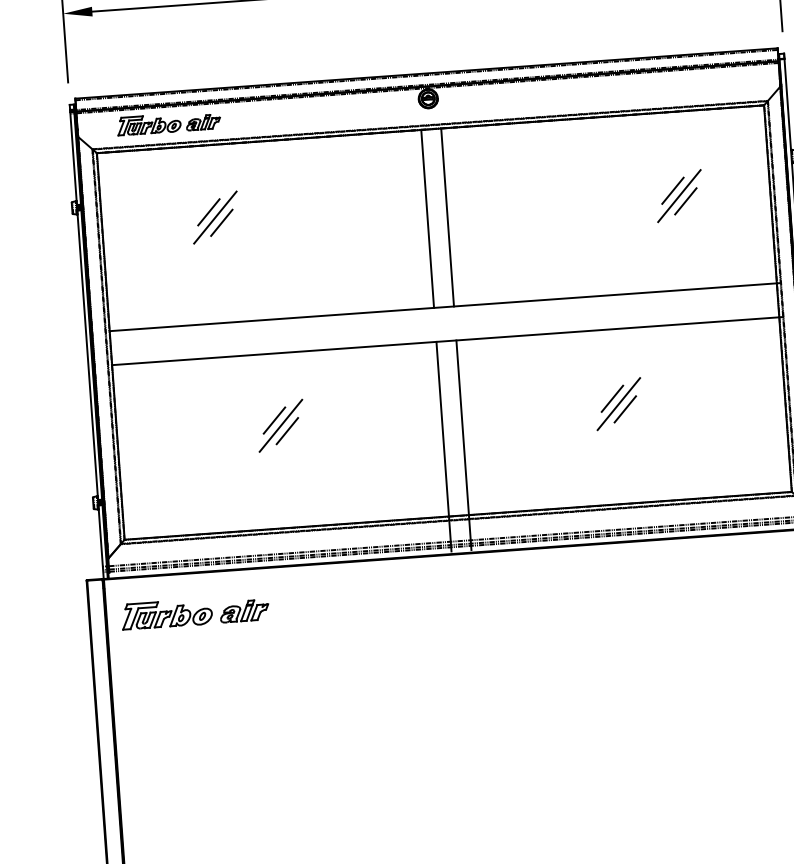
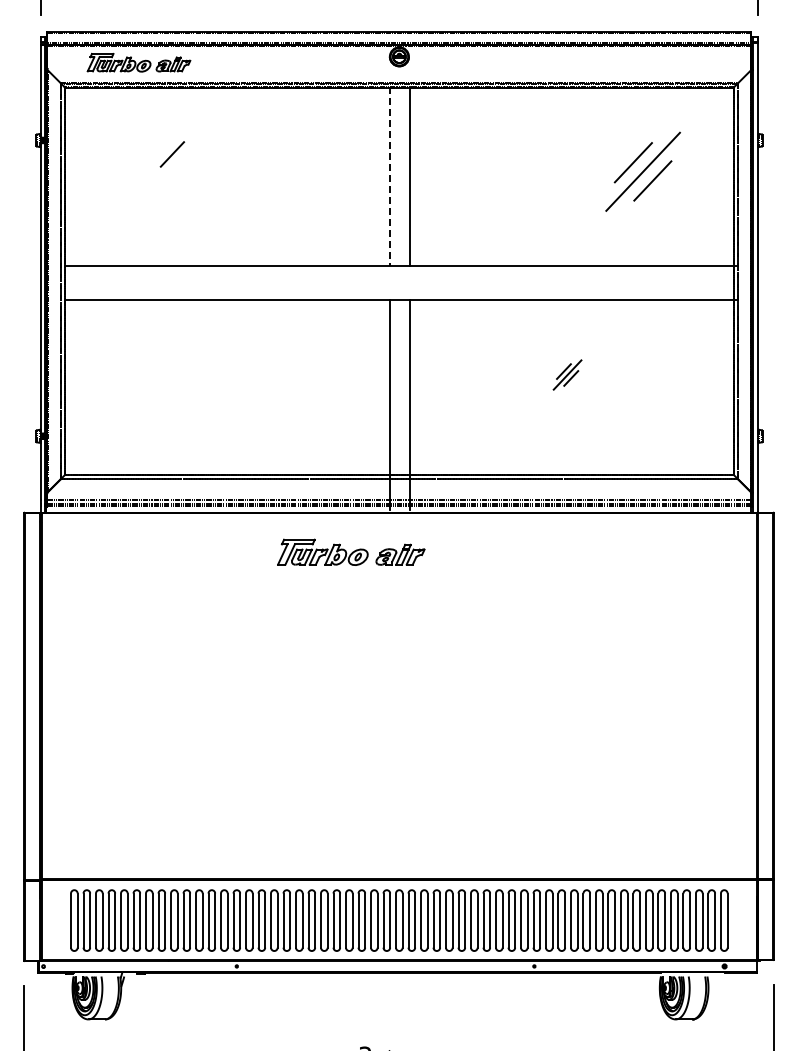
part: (678, 195) -> (642, 171), size x1.6
line: (215, 216) -> (178, 159), removed
line: (428, 219) -> (390, 177), solid -> dashed
line: (221, 222) -> (184, 165), removed
part: (618, 403) -> (567, 374), size x0.6
part: (281, 425) -> (229, 372), removed
part: (195, 611) -> (351, 551), moved

